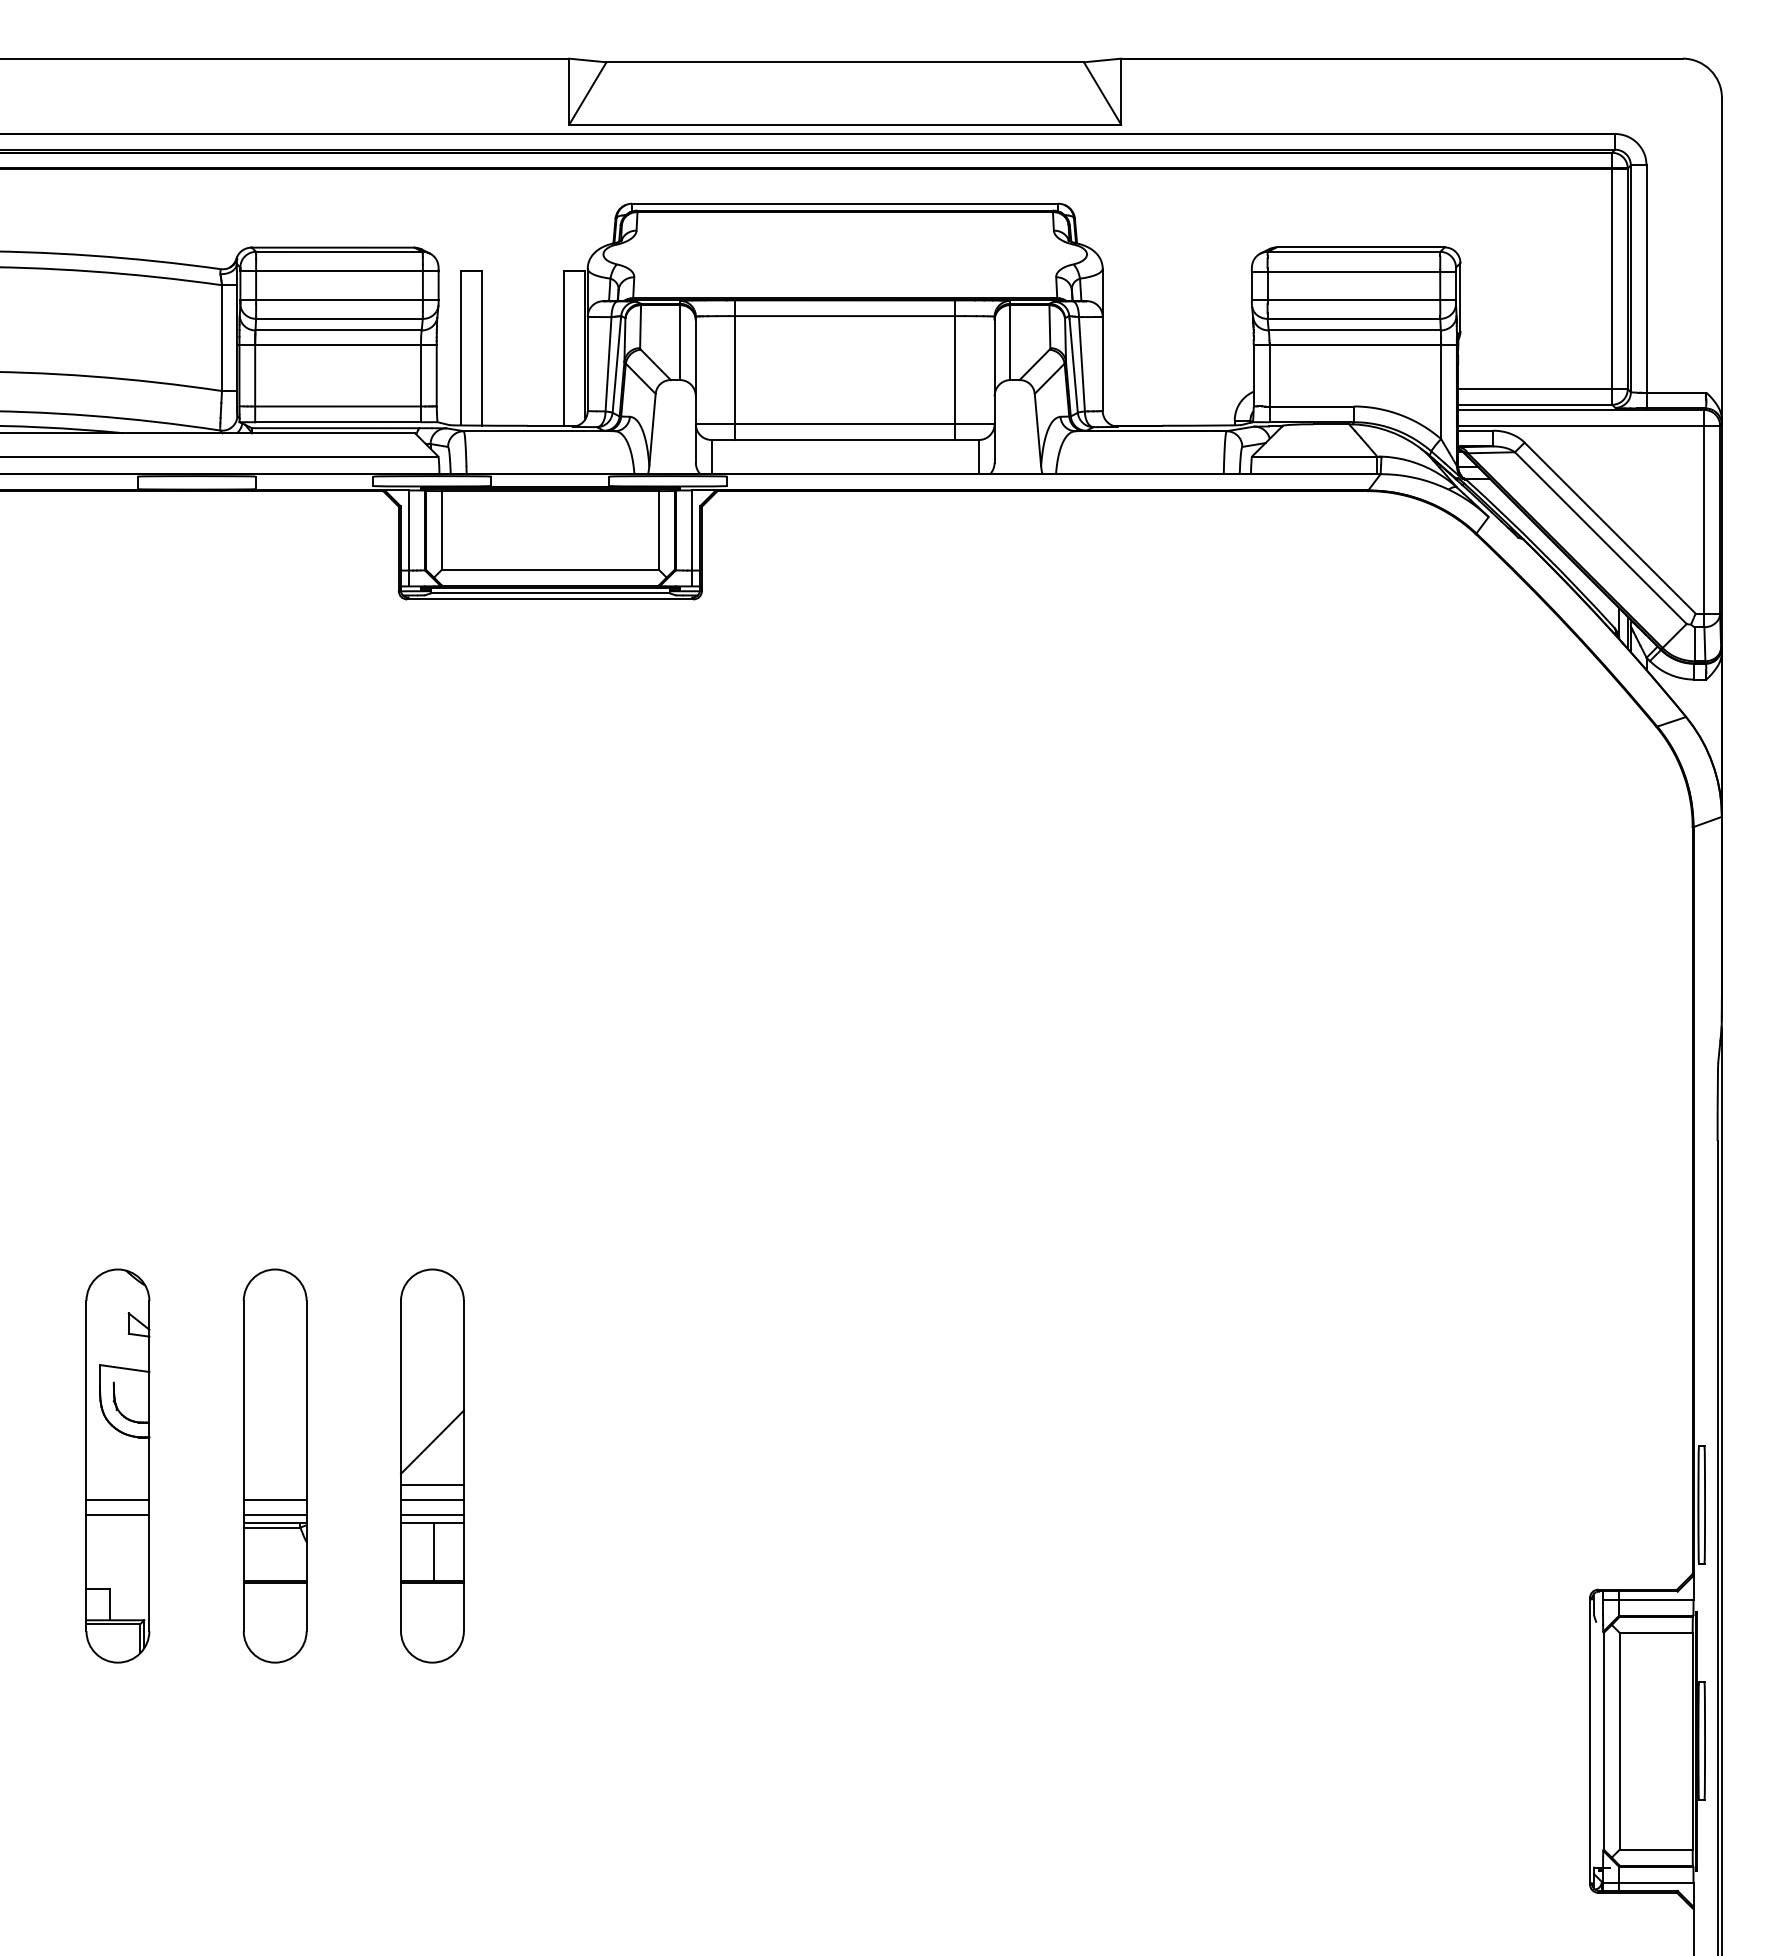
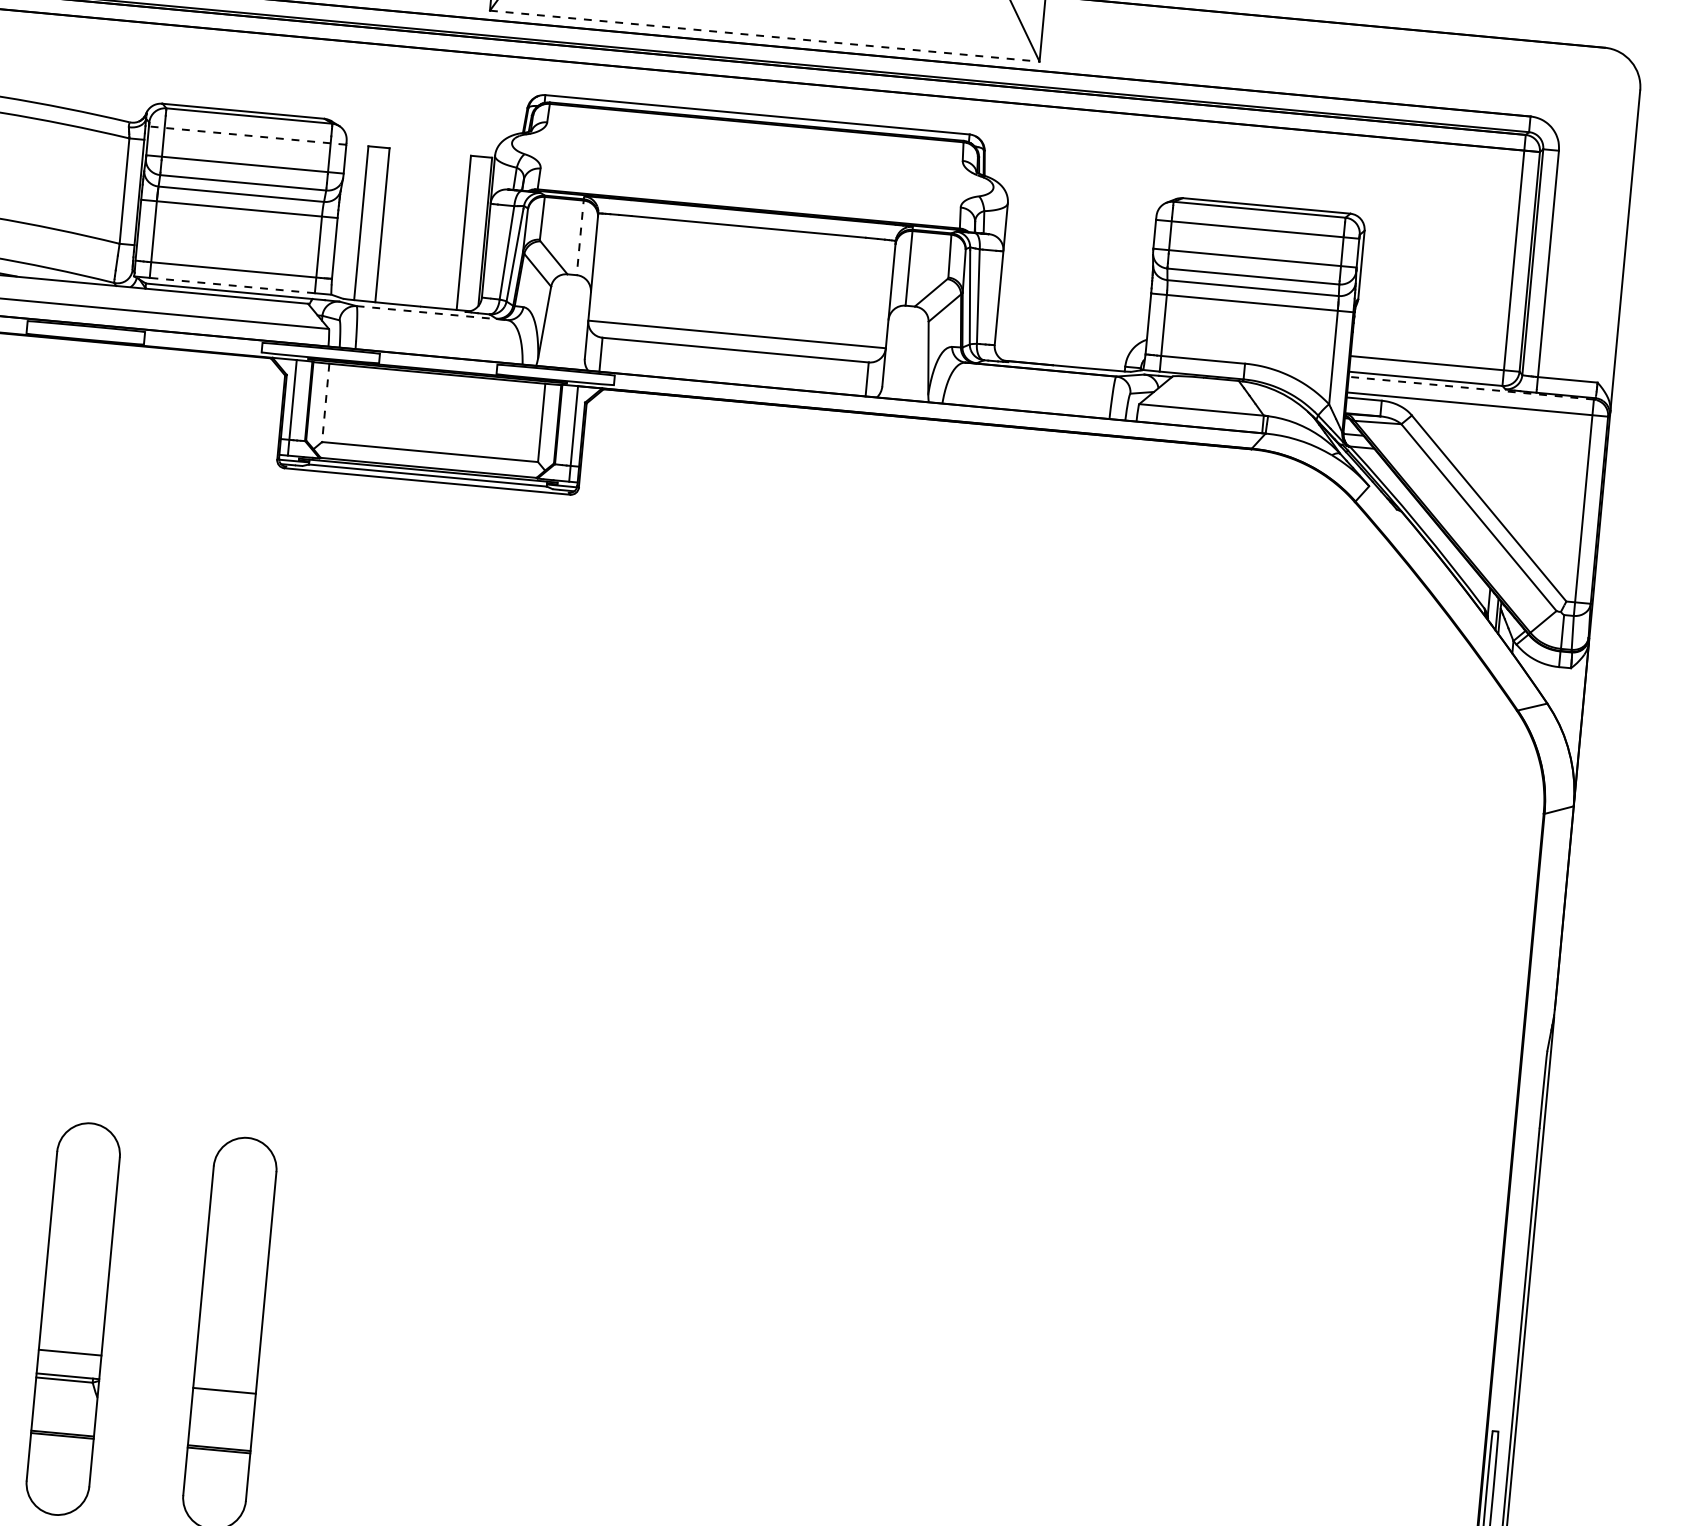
line: (845, 124) -> (765, 35), solid -> dashed
line: (339, 271) -> (247, 135), solid -> dashed
line: (680, 340) -> (580, 235), solid -> dashed
line: (735, 370) -> (632, 270), removed
line: (955, 370) -> (851, 291), removed
line: (1580, 409) -> (1470, 387), solid -> dashed
line: (338, 422) -> (232, 285), solid -> dashed
line: (539, 431) -> (432, 313), solid -> dashed
line: (441, 530) -> (325, 402), solid -> dashed
line: (432, 1441) -> (232, 1309), removed
line: (432, 1484) -> (228, 1352), removed
line: (432, 1499) -> (226, 1366), removed
line: (274, 1515) -> (68, 1368), removed
line: (432, 1515) -> (225, 1382), removed
line: (433, 1552) -> (222, 1419), removed

